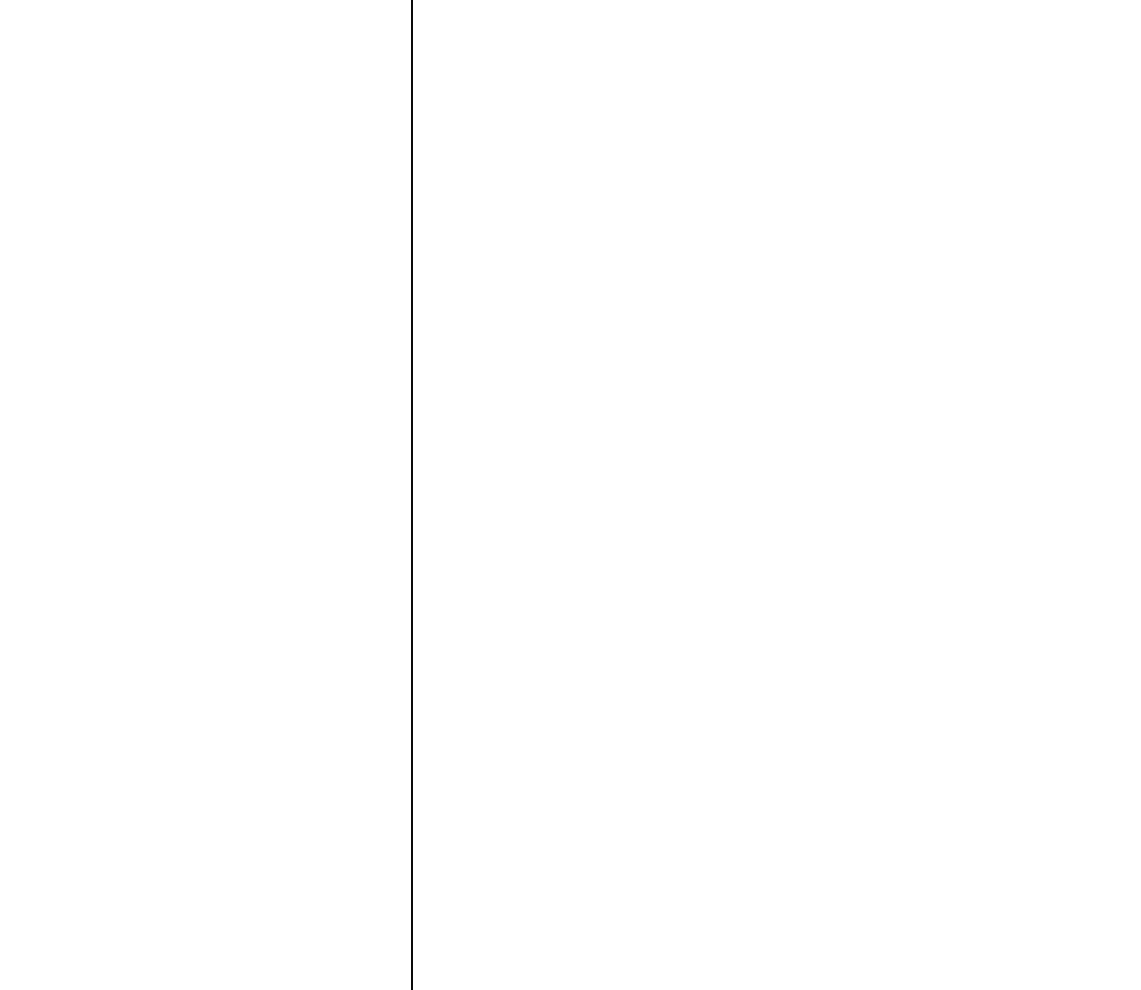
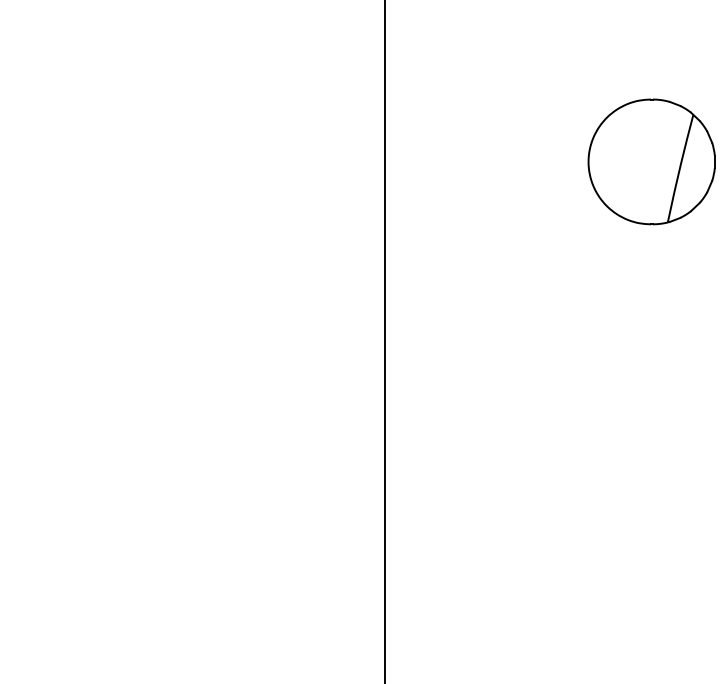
part: (918, 271) -> (651, 161), added

